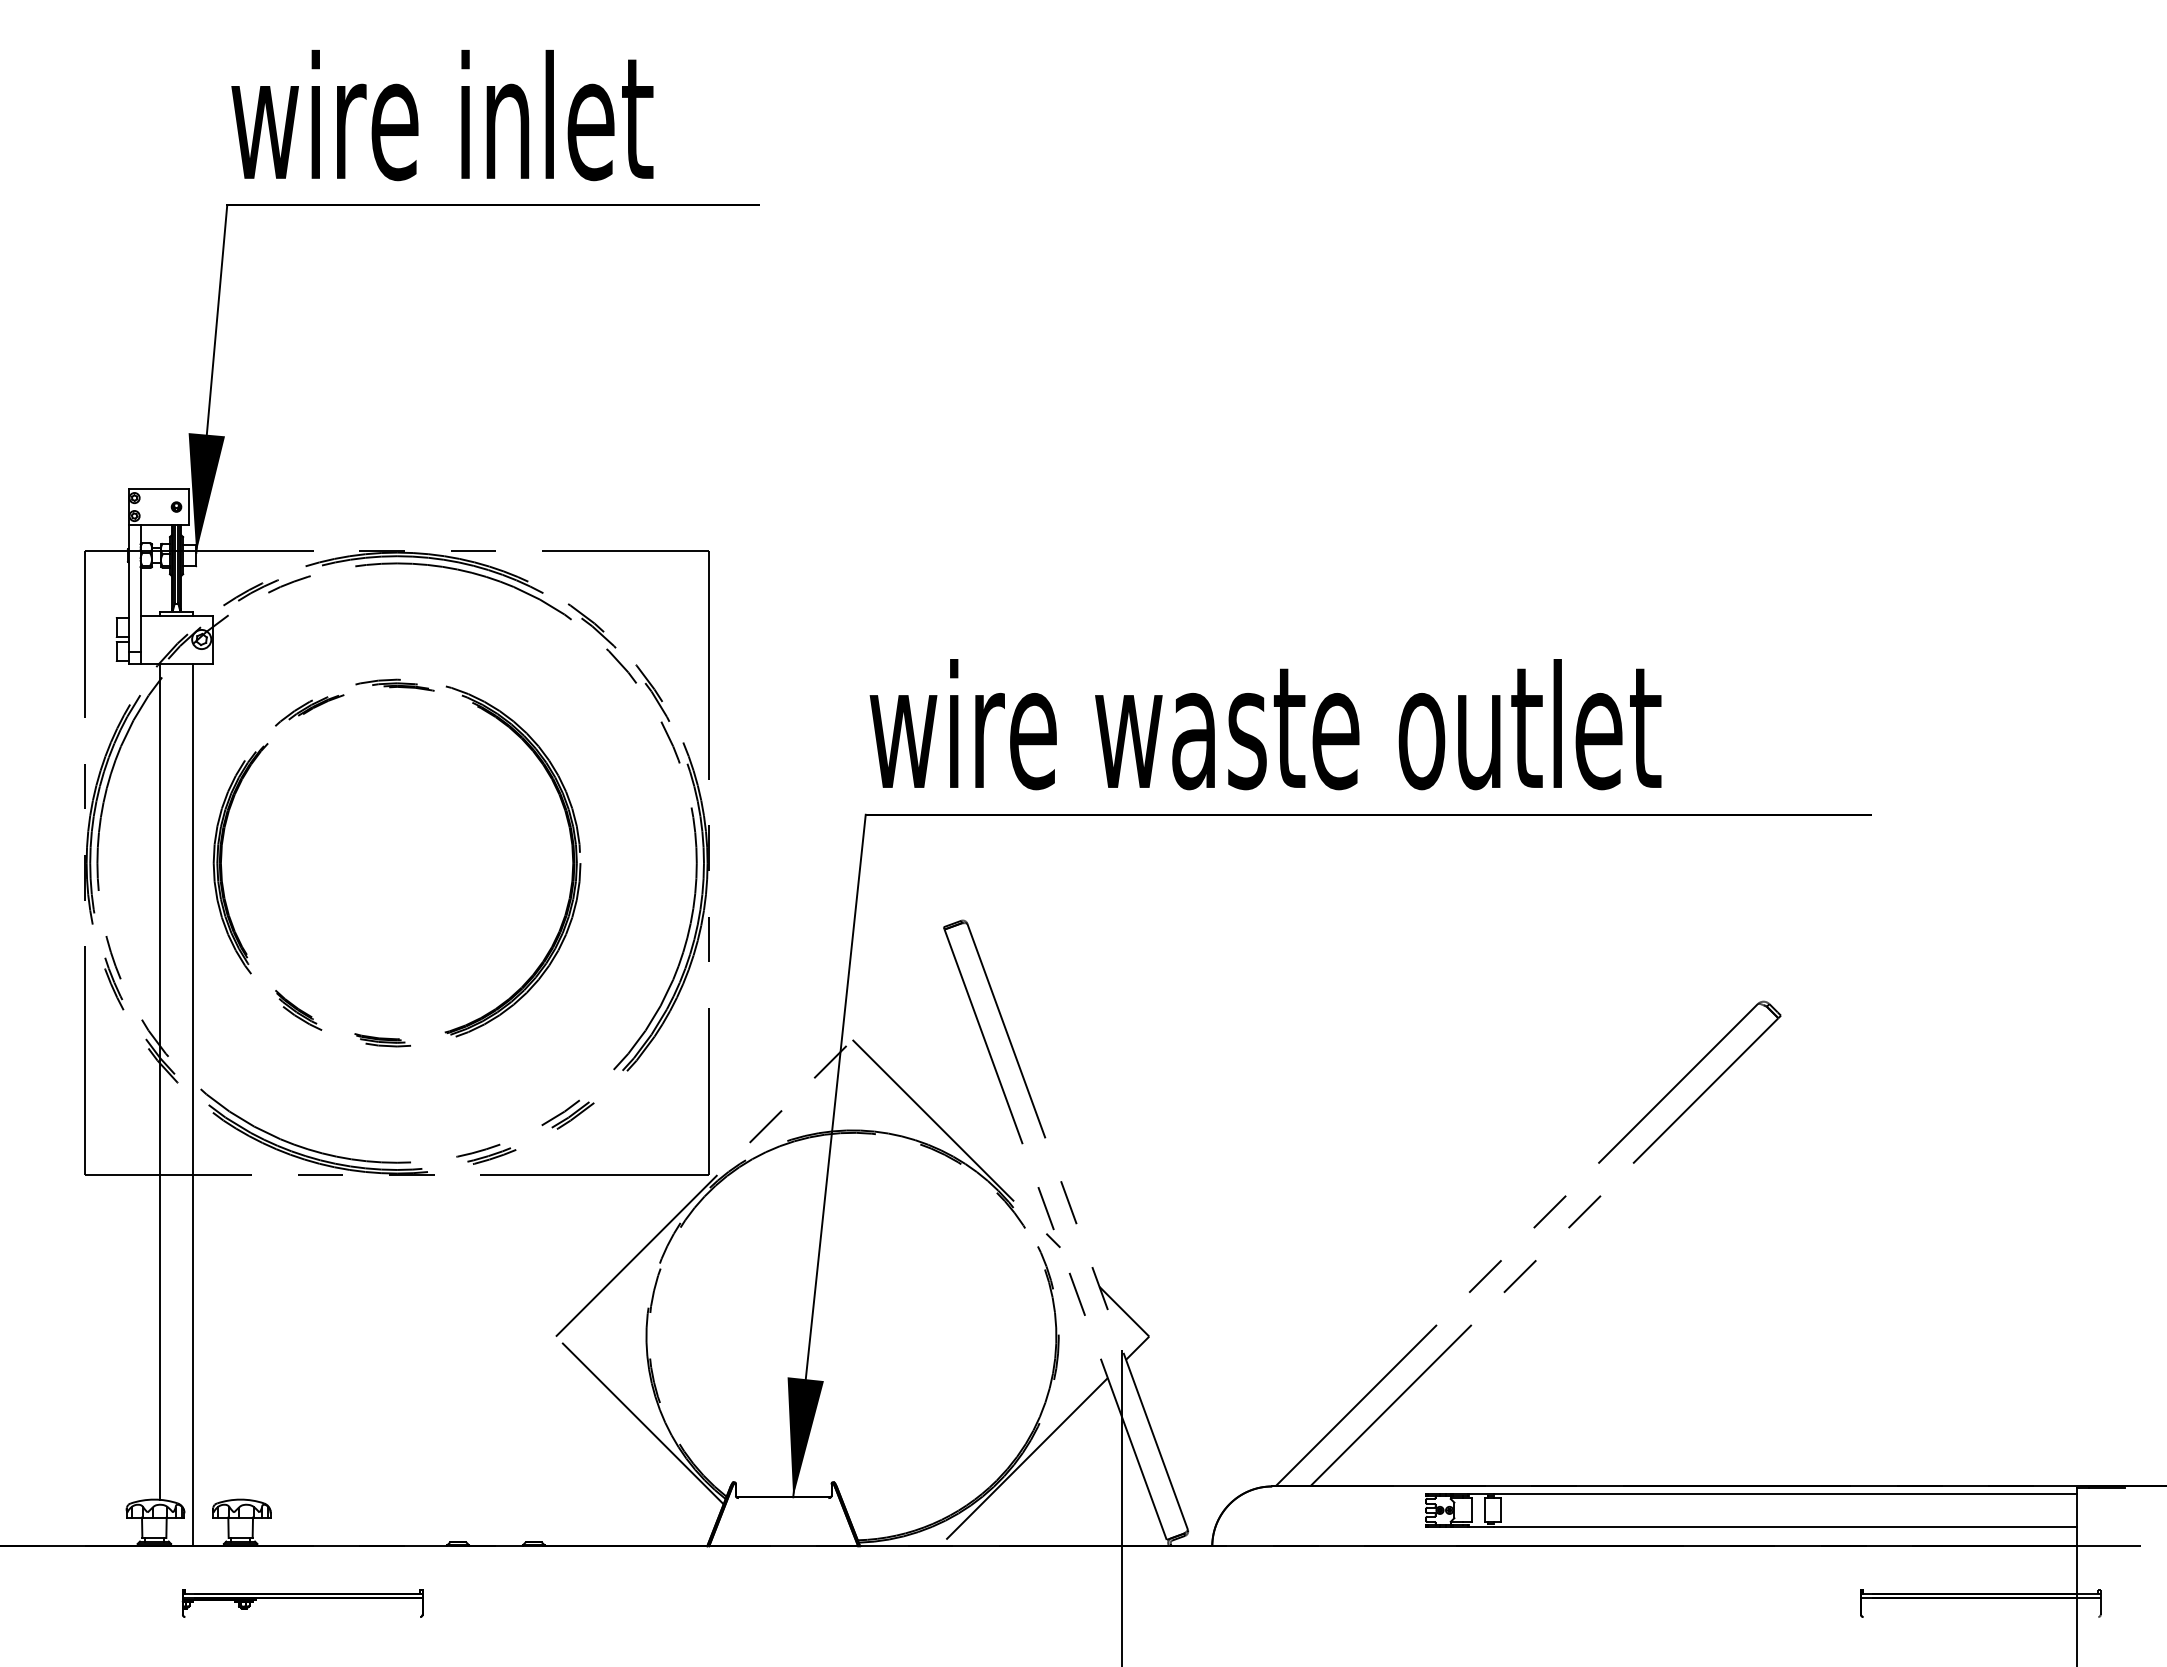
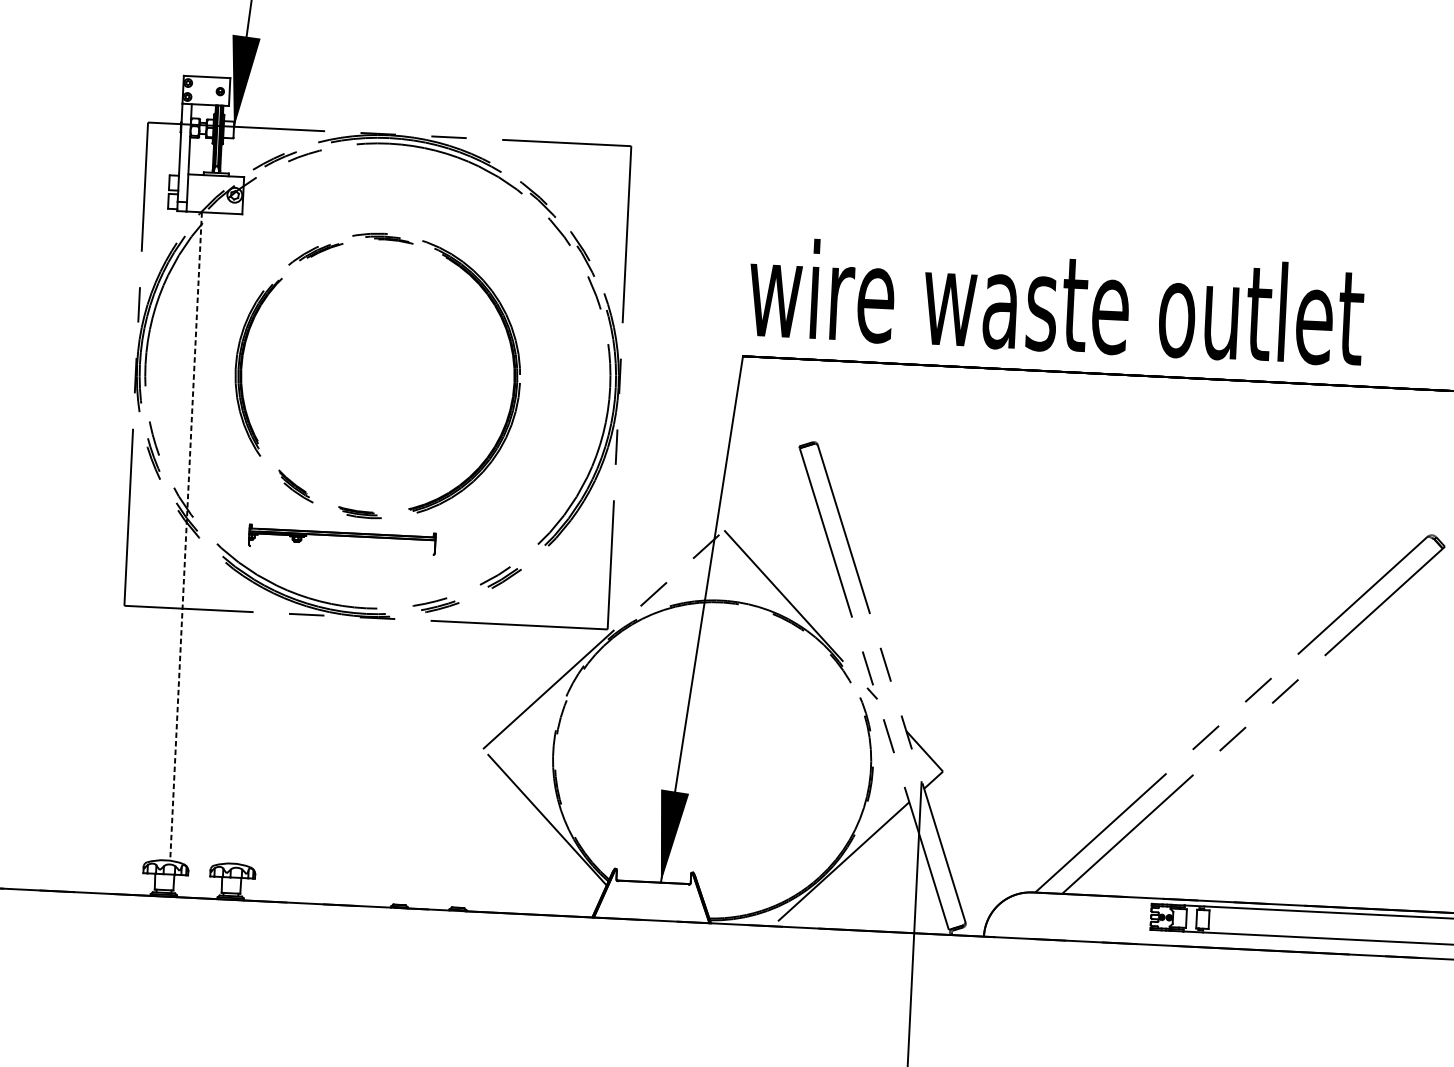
line: (160, 1082) -> (186, 537), solid -> dashed
line: (192, 1104) -> (210, 555), removed
part: (302, 1603) -> (342, 540), moved

